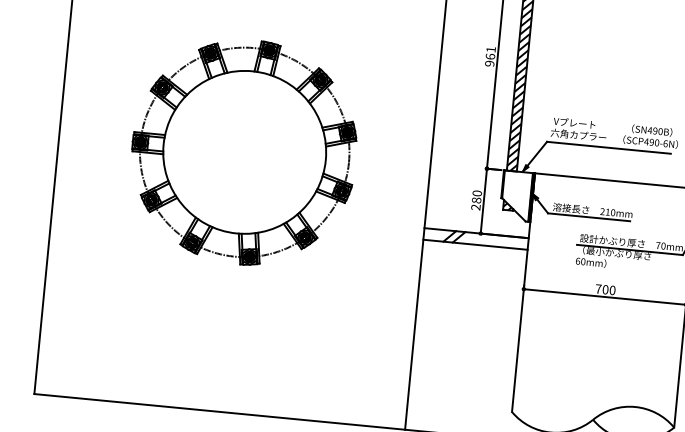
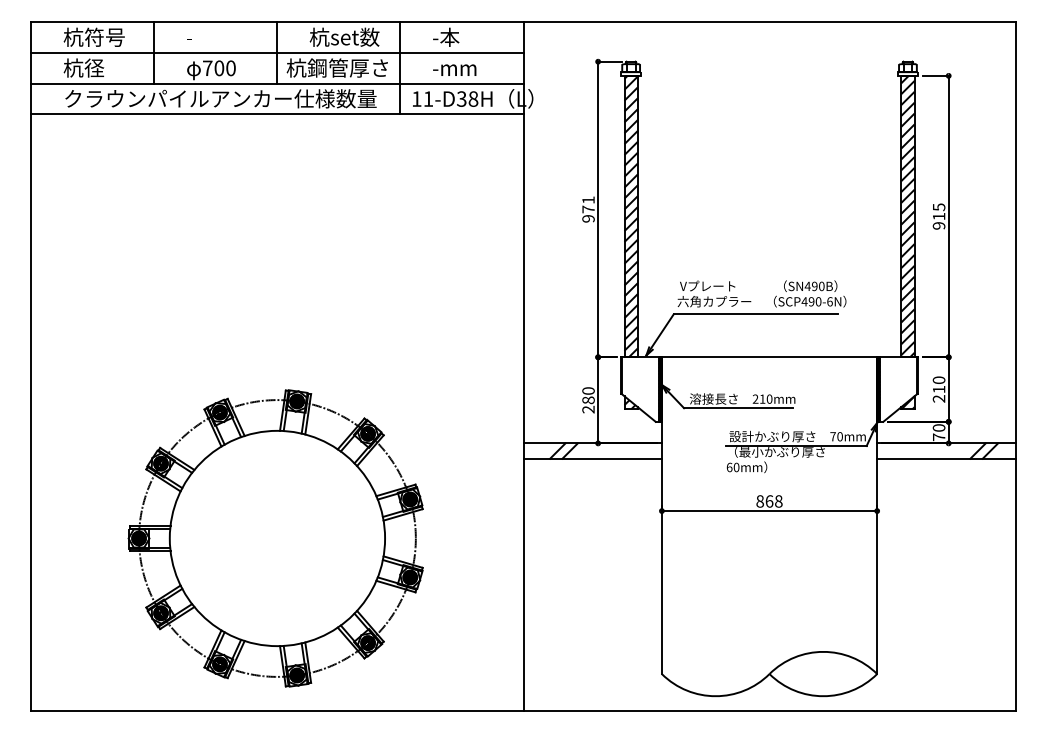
text: (490, 56) -> (588, 209), 961 -> 971
part: (243, 152) -> (275, 538), moved
text: (605, 289) -> (769, 501), 700 -> 868

